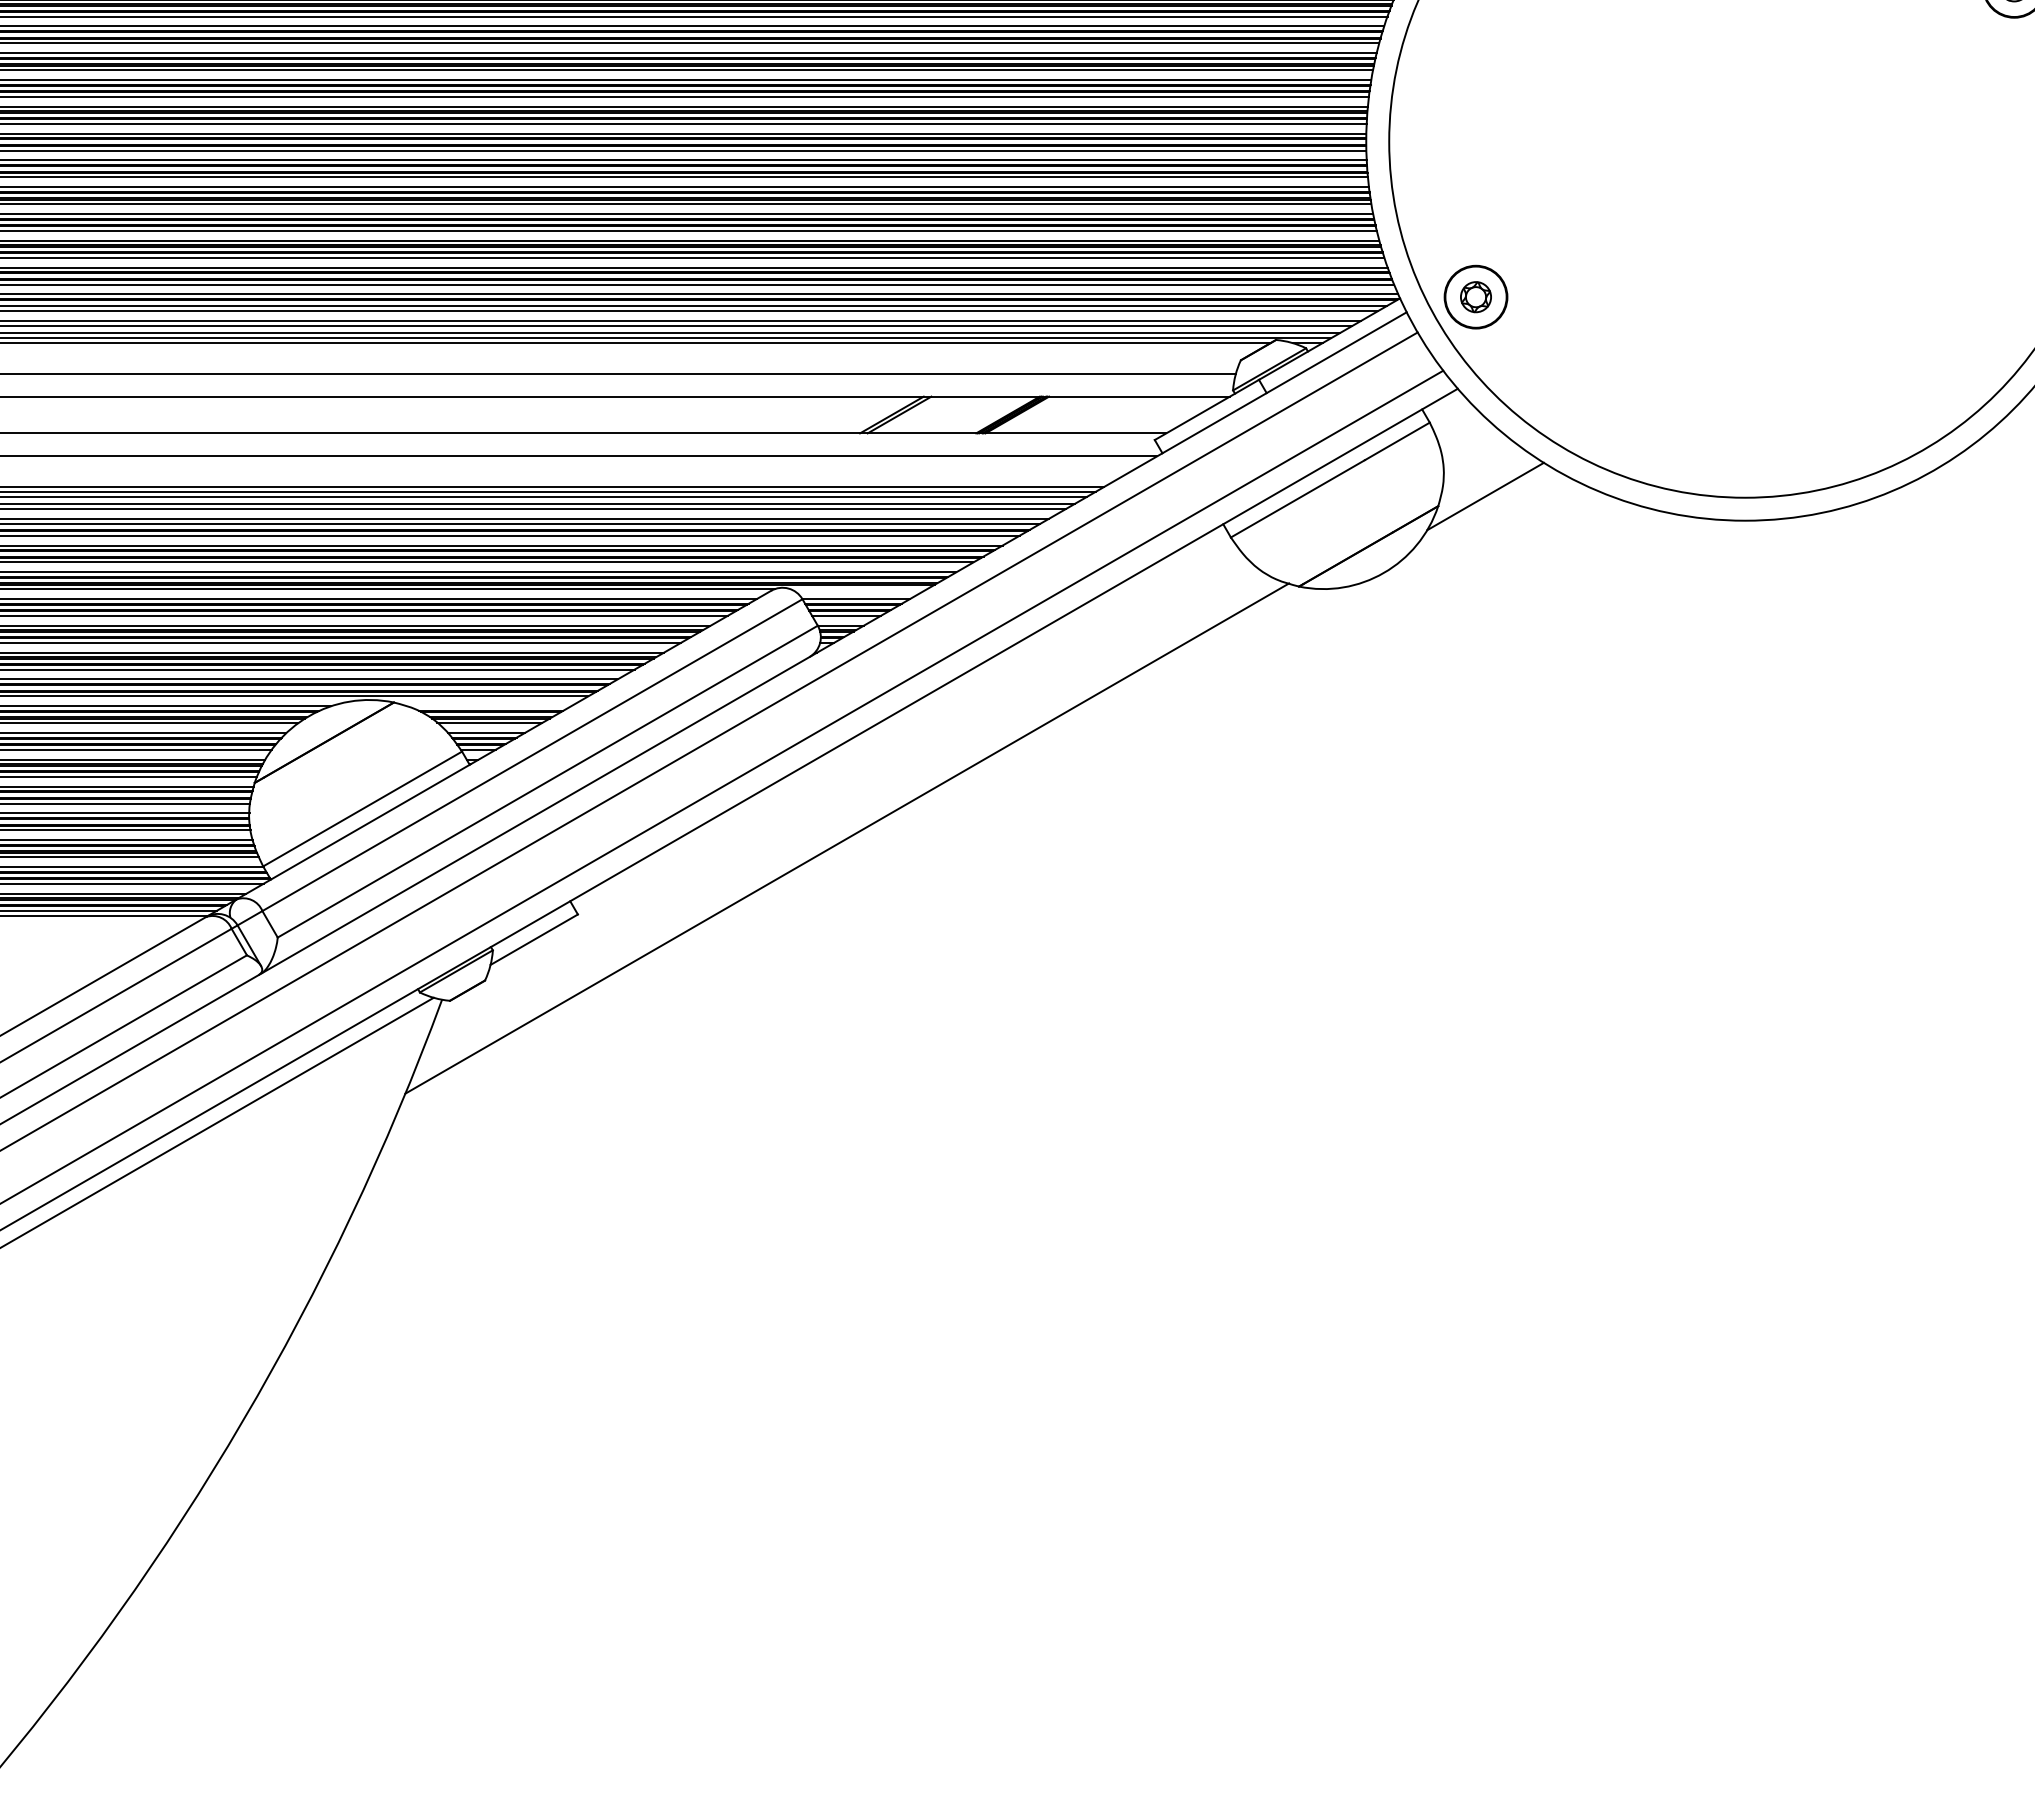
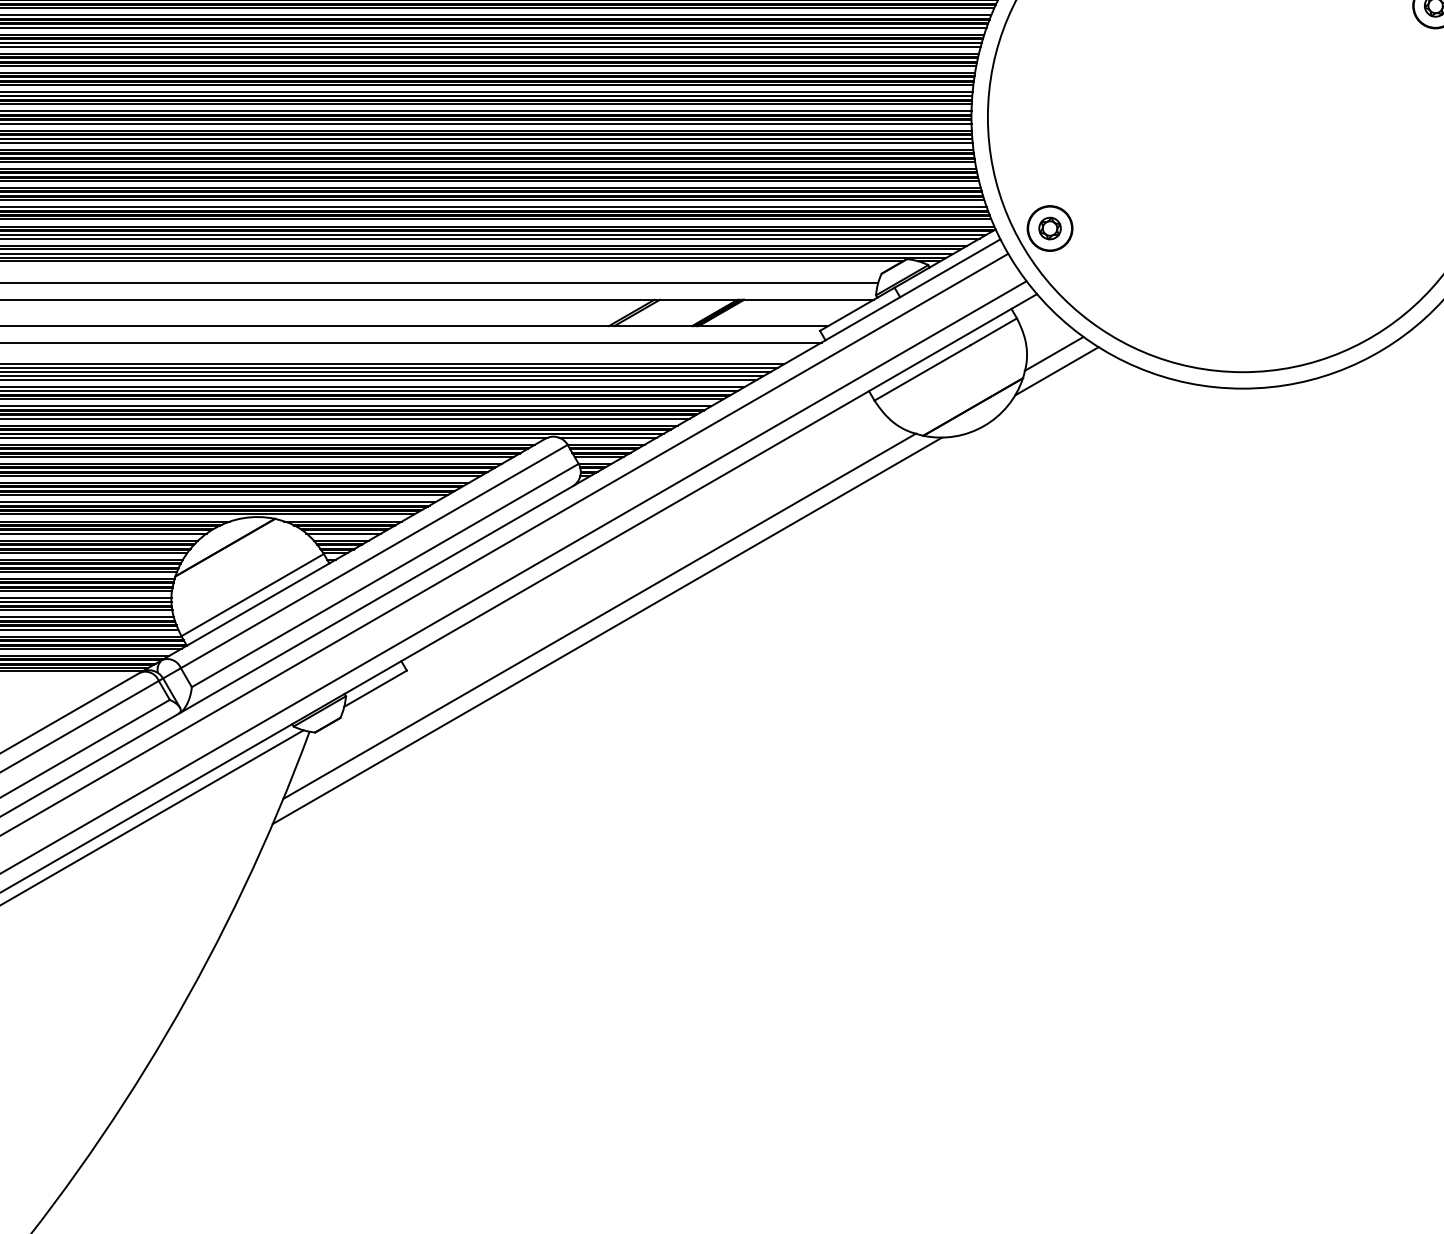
line: (1481, 472) -> (1054, 354), added
line: (858, 589) -> (607, 437), added
line: (488, 706) -> (342, 521), added
line: (857, 858) -> (607, 630), added

